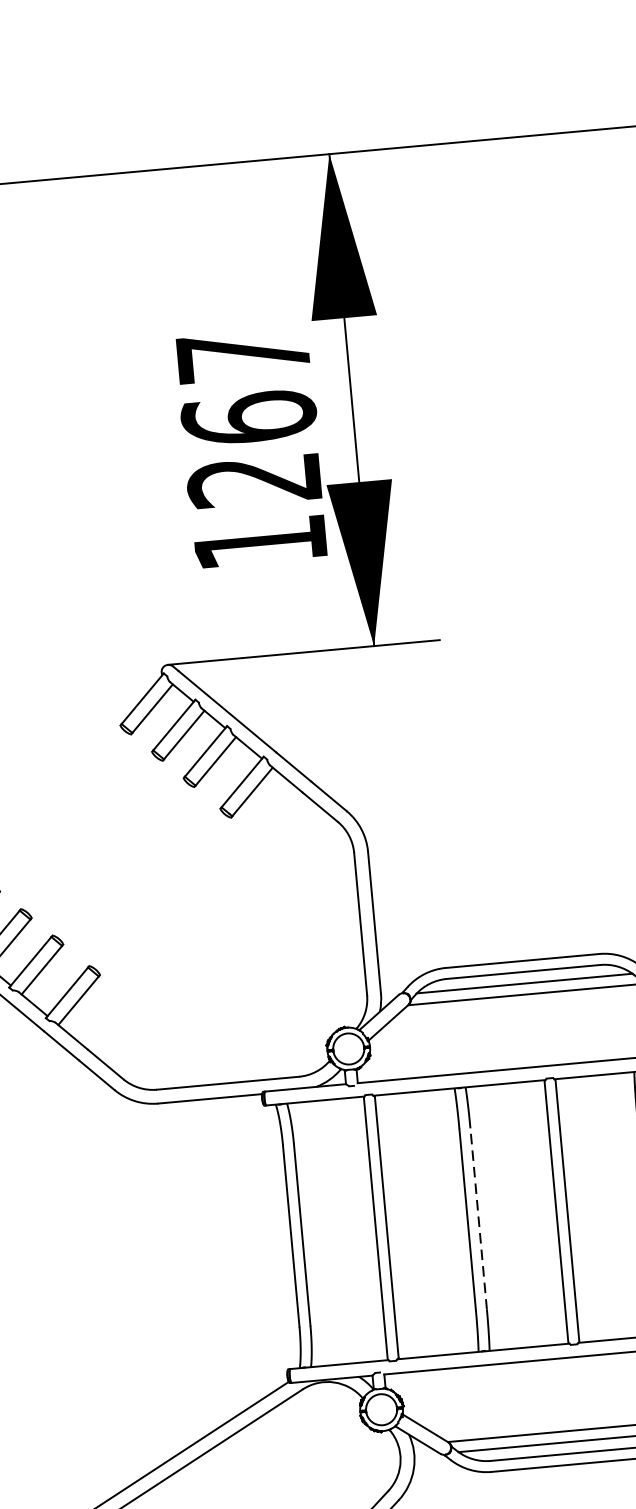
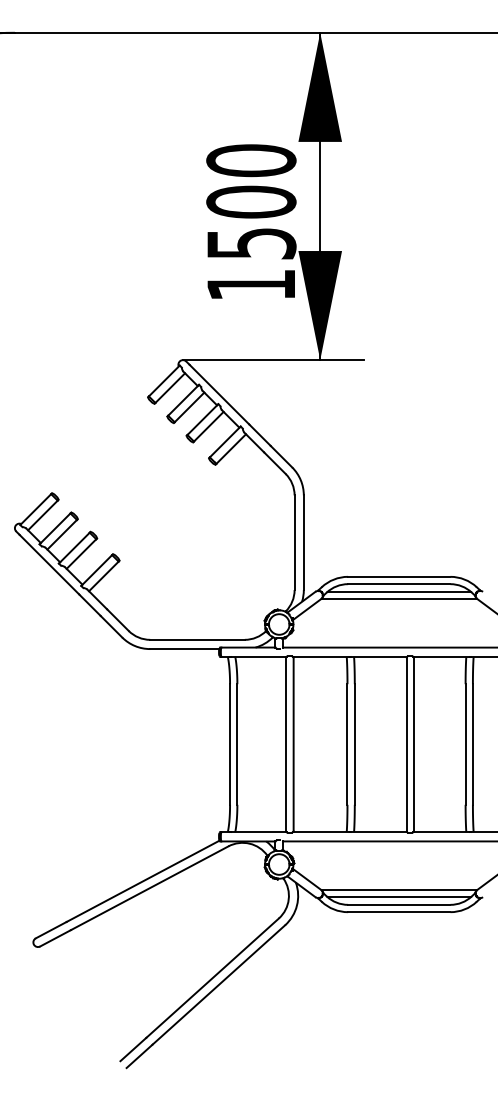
text: (249, 417) -> (251, 201), 1267 -> 1500
line: (478, 1219) -> (354, 744), dashed -> solid

